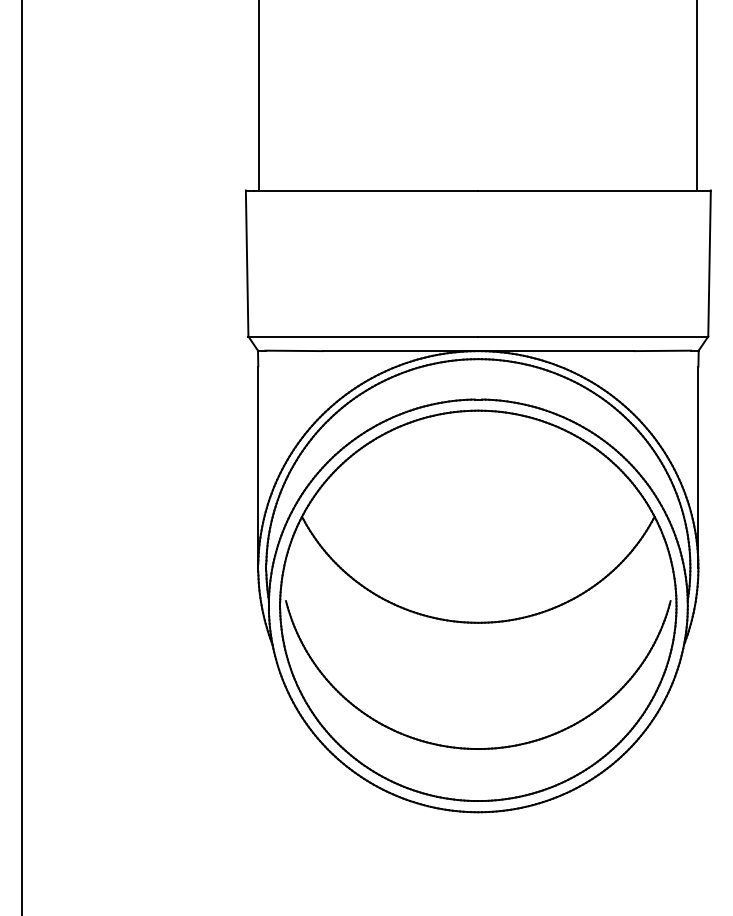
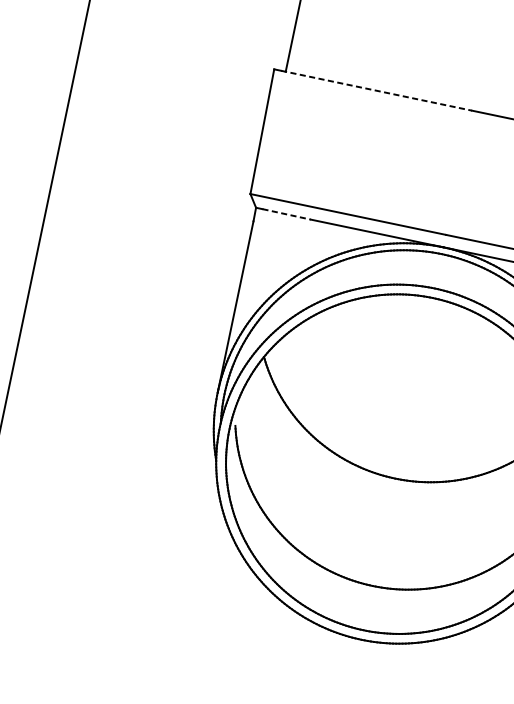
line: (366, 190) -> (376, 90), solid -> dashed
line: (294, 350) -> (287, 214), solid -> dashed

